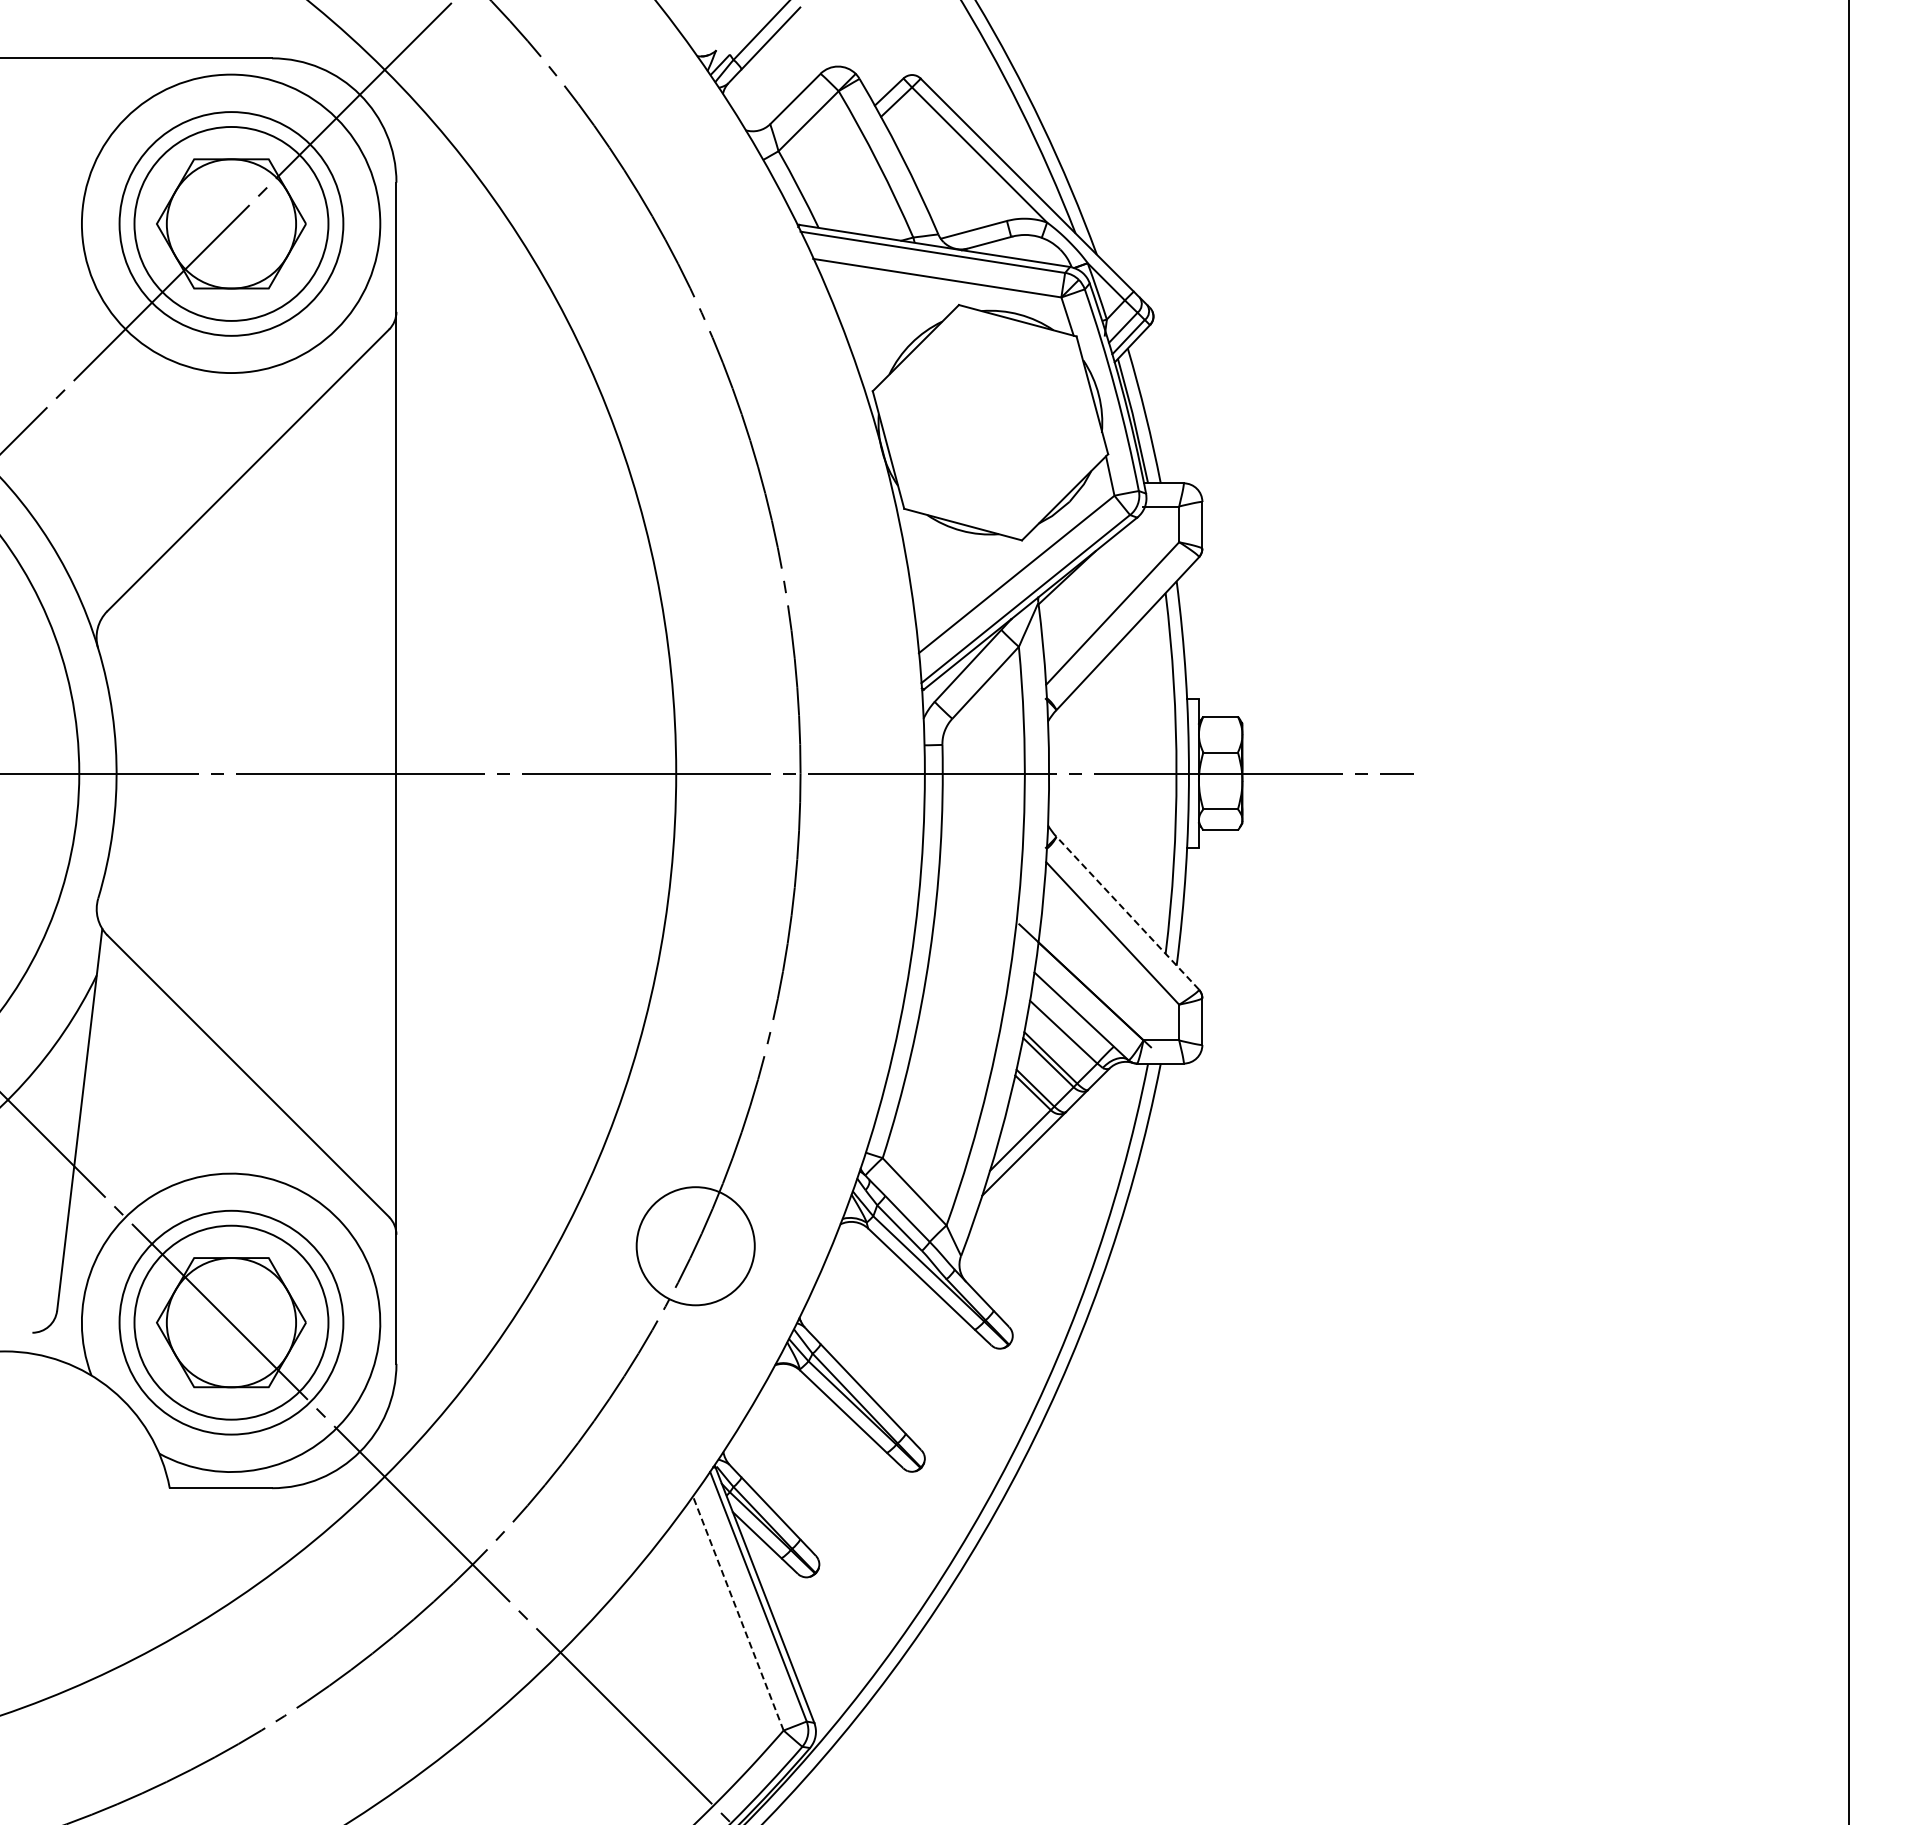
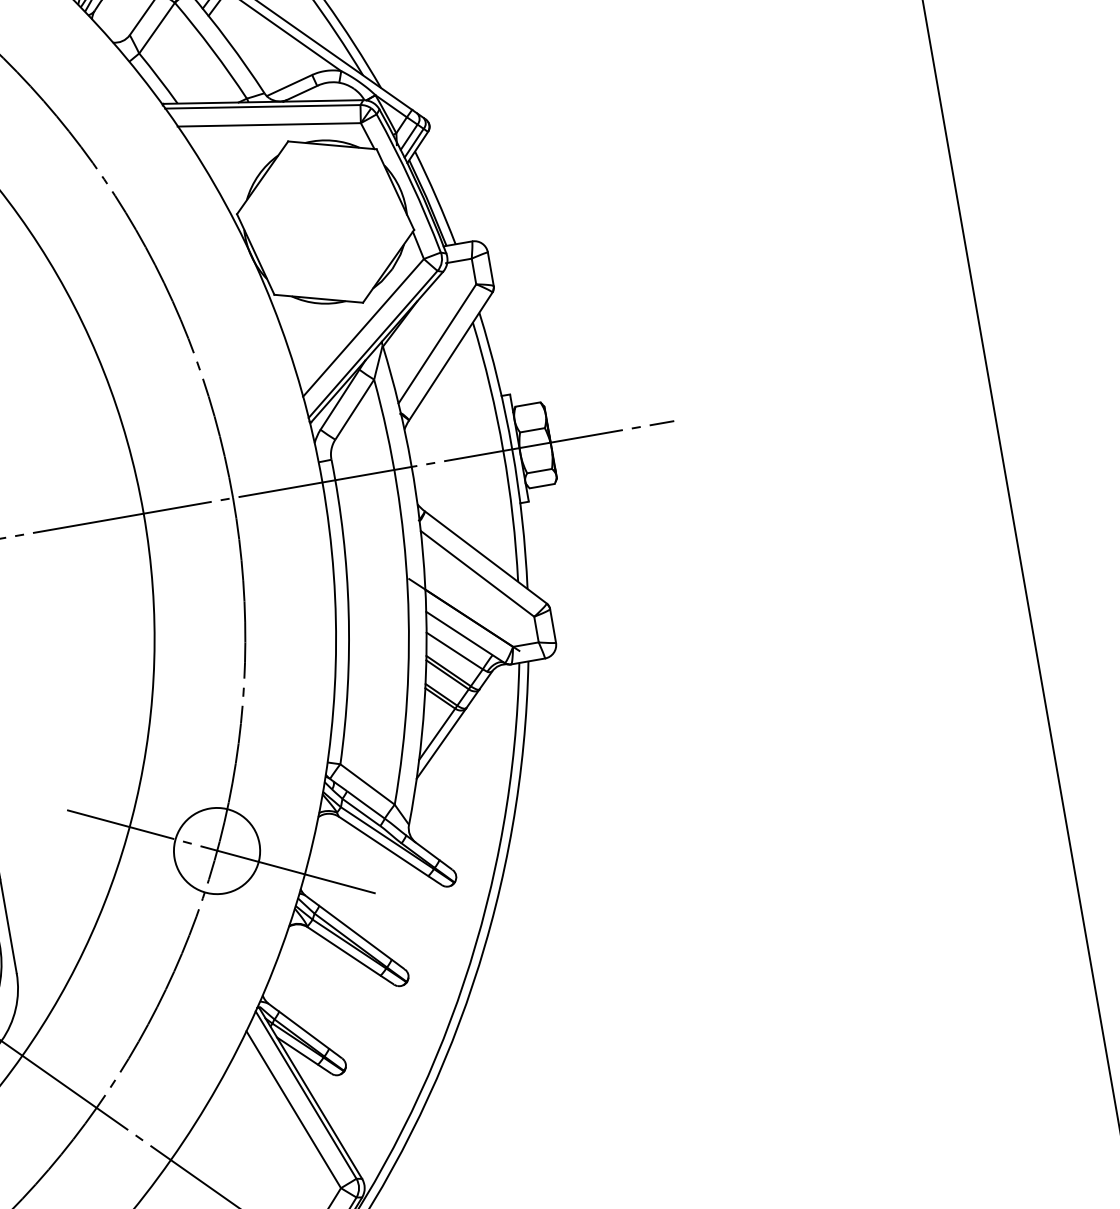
line: (1127, 912) -> (485, 556), dashed -> solid
line: (700, 1247) -> (220, 851), added
line: (738, 1613) -> (293, 1109), dashed -> solid

